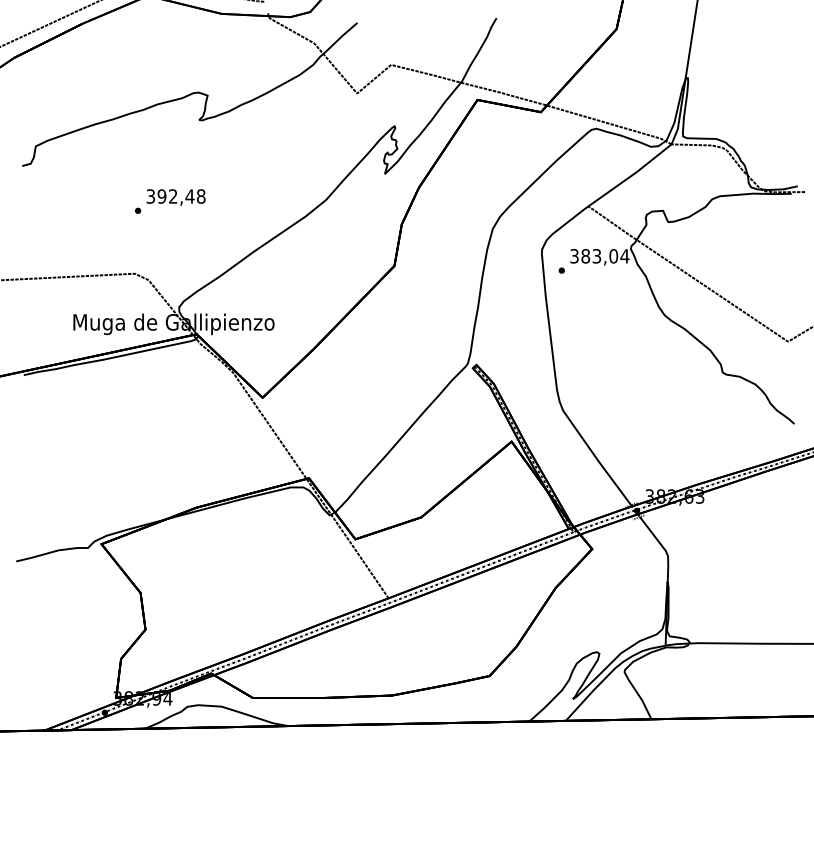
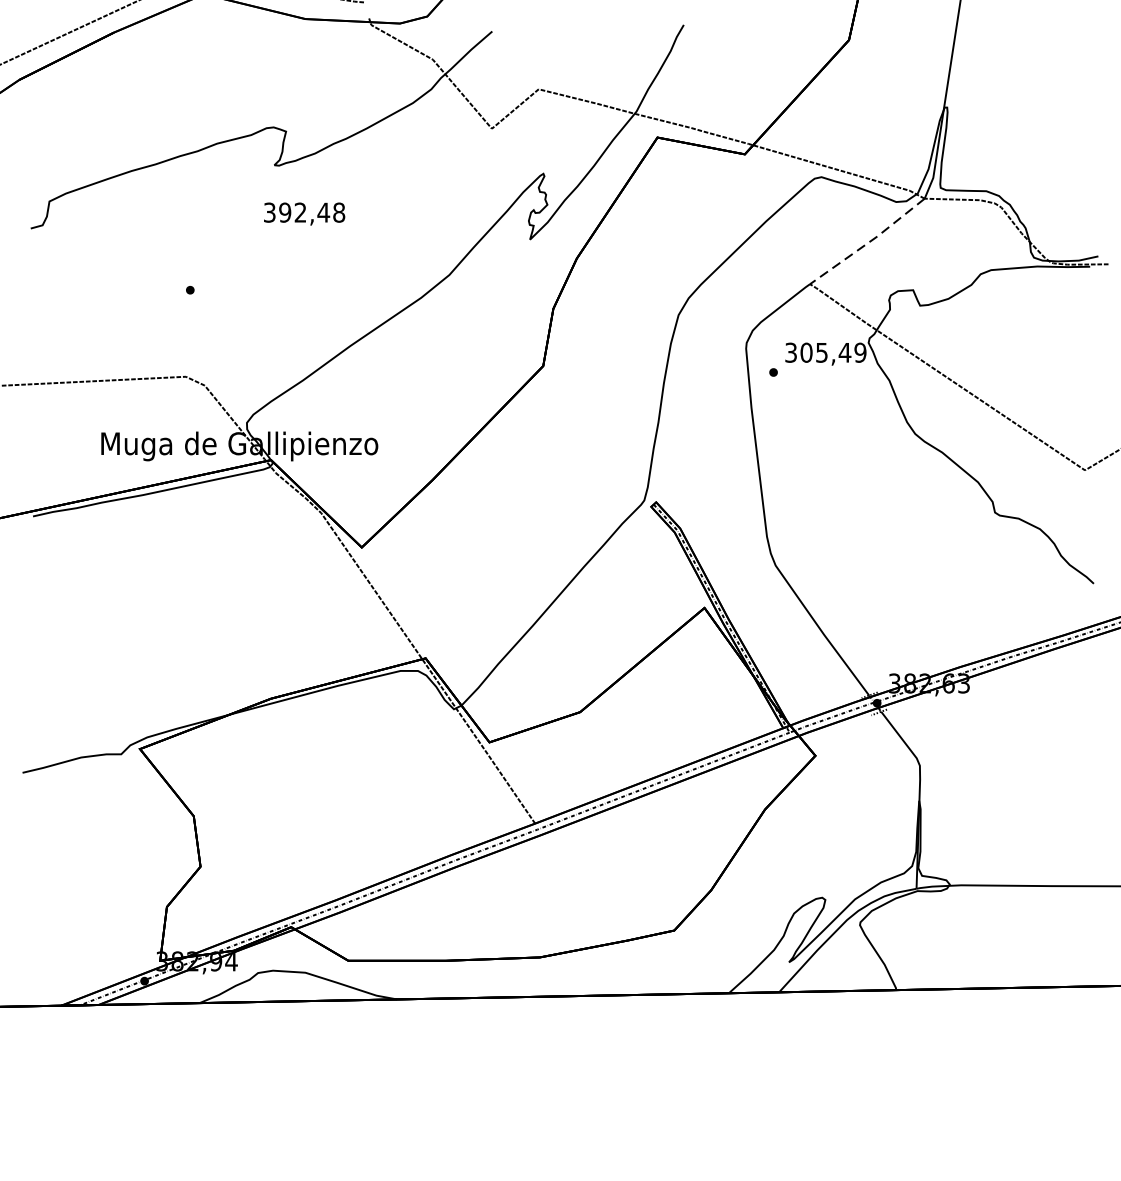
line: (631, 175) -> (869, 241), solid -> dashed
text: (175, 197) -> (303, 213), moved
text: (605, 256) -> (833, 353), 383,04 -> 305,49

